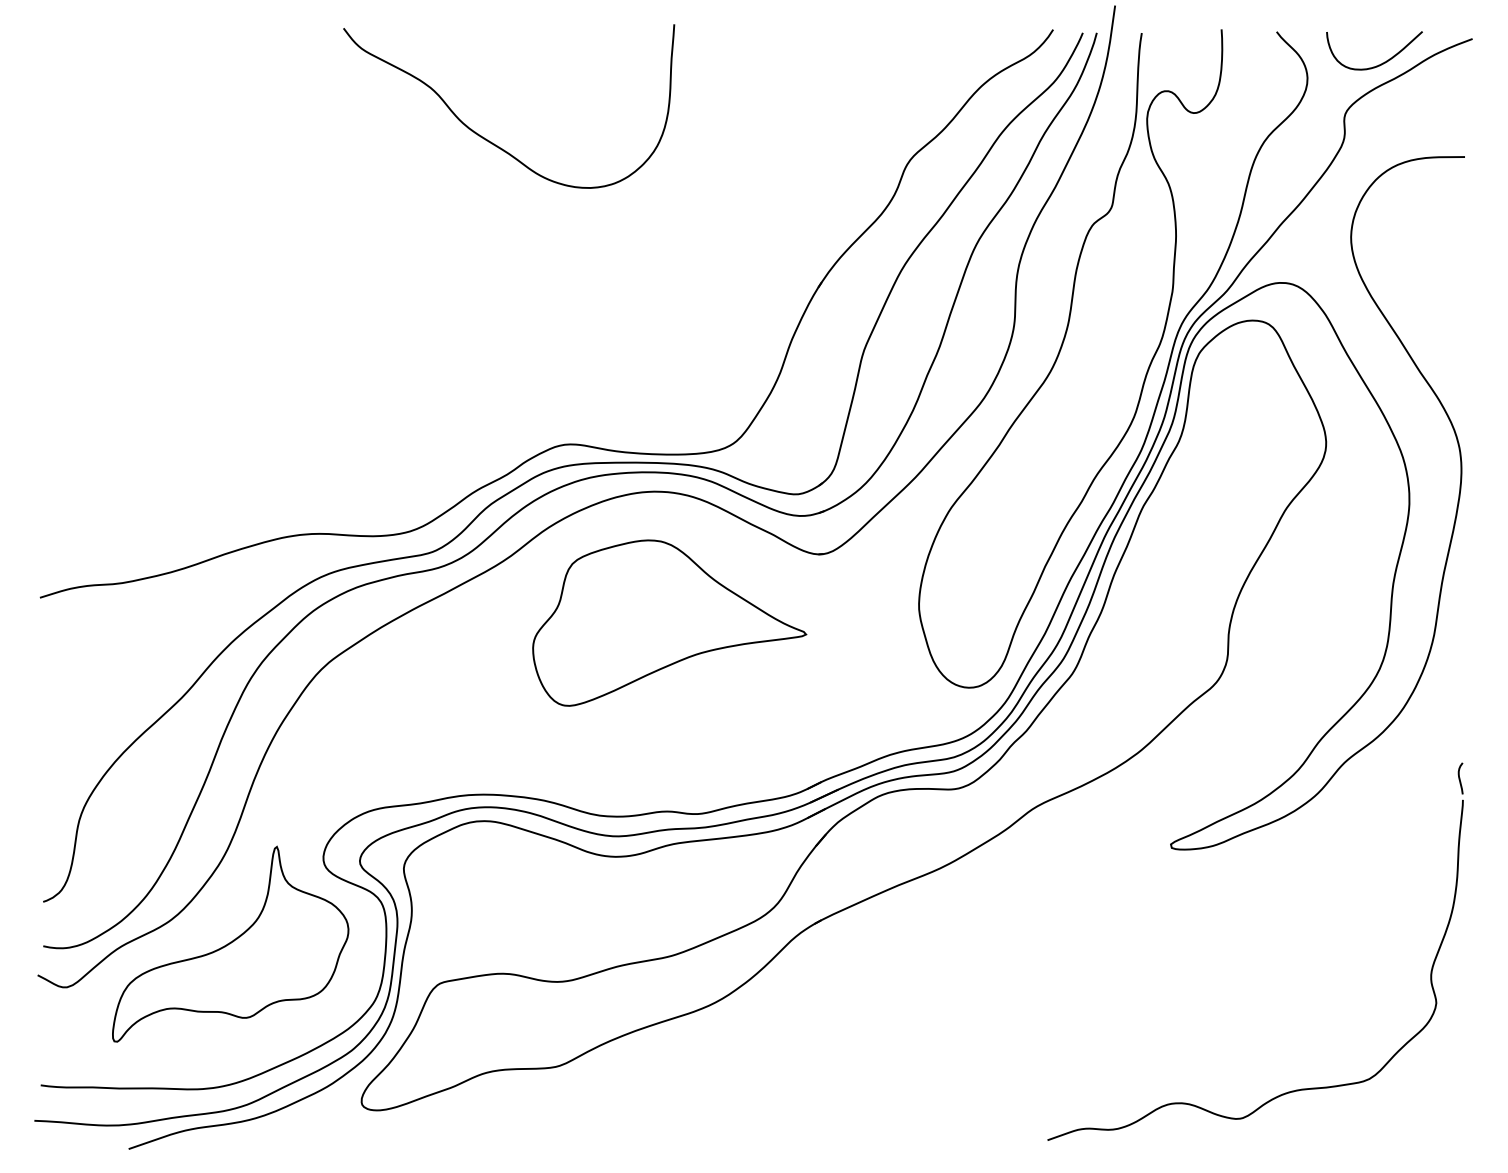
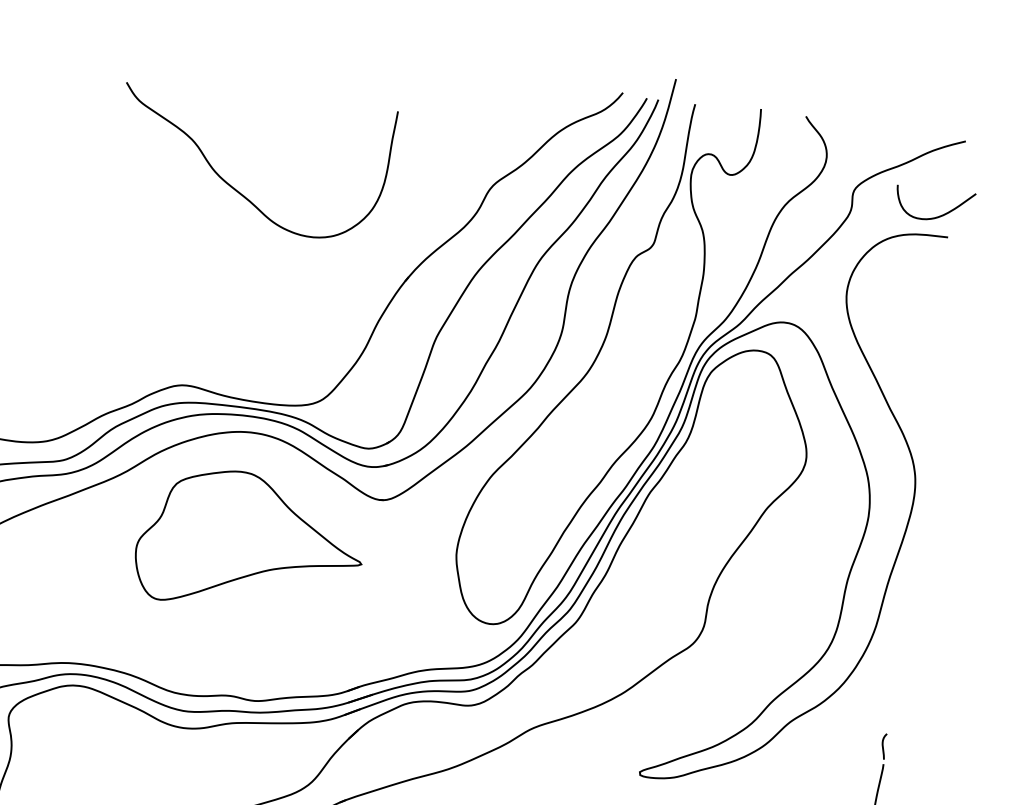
curve: (1382, 62) -> (940, 215), moved
curve: (491, 141) -> (236, 189), moved

